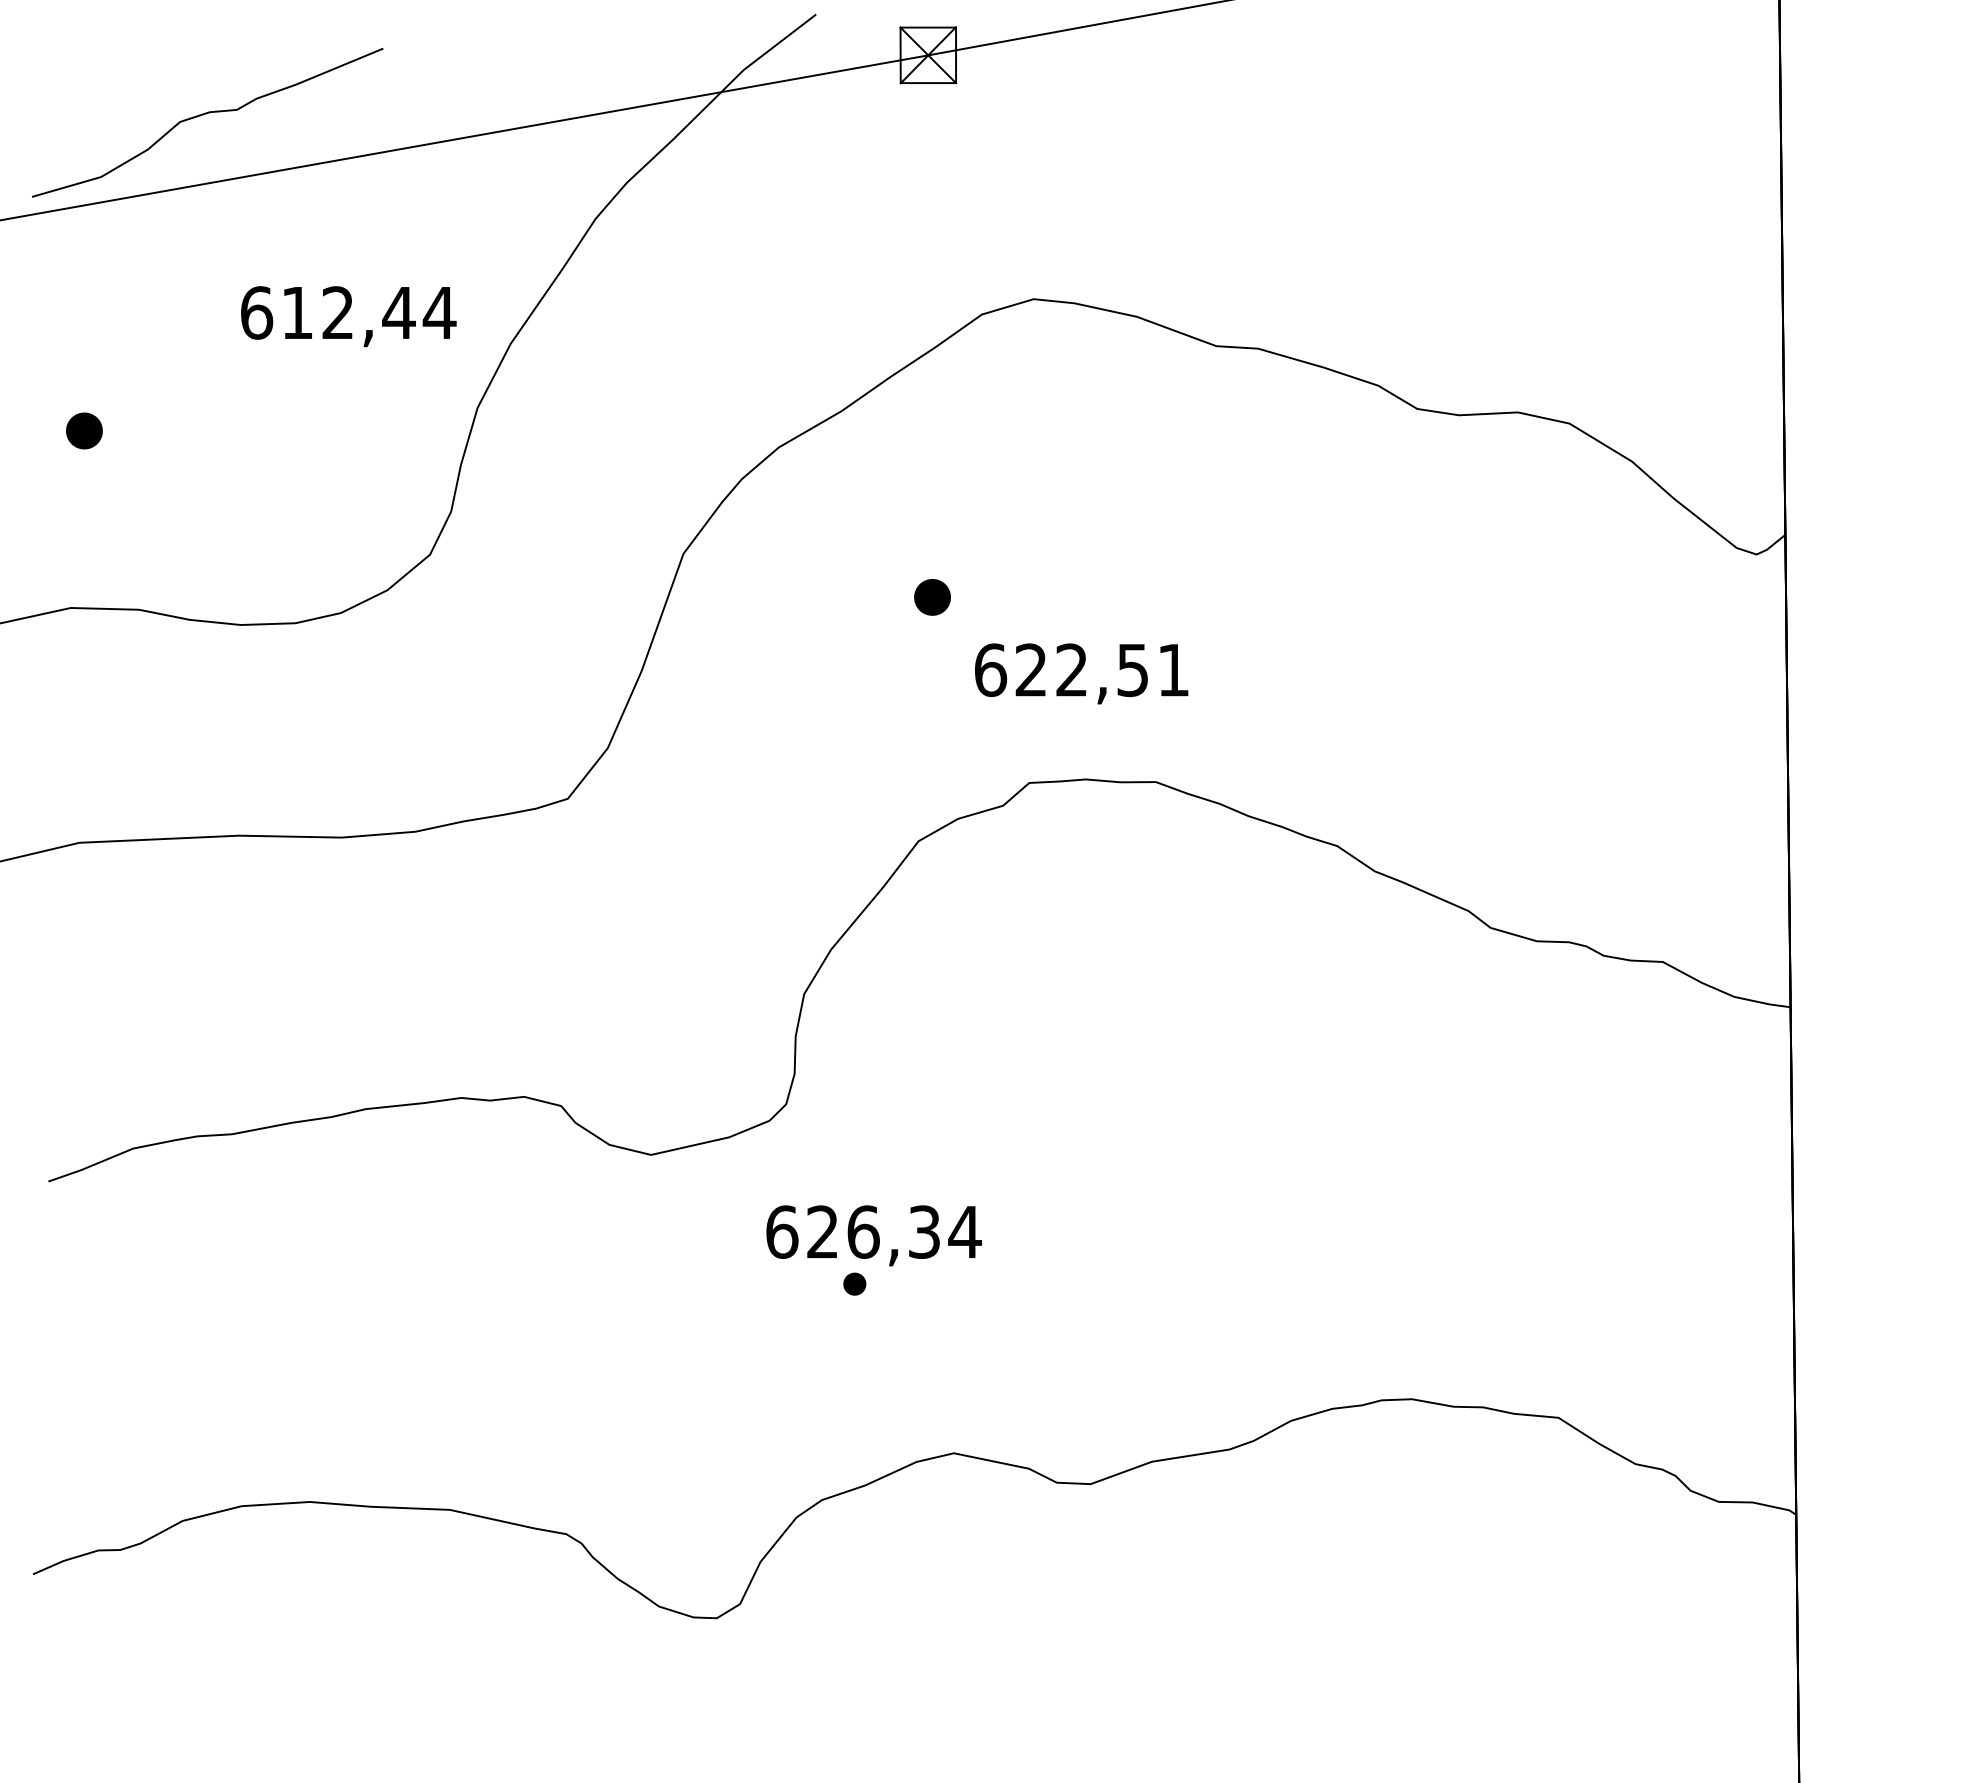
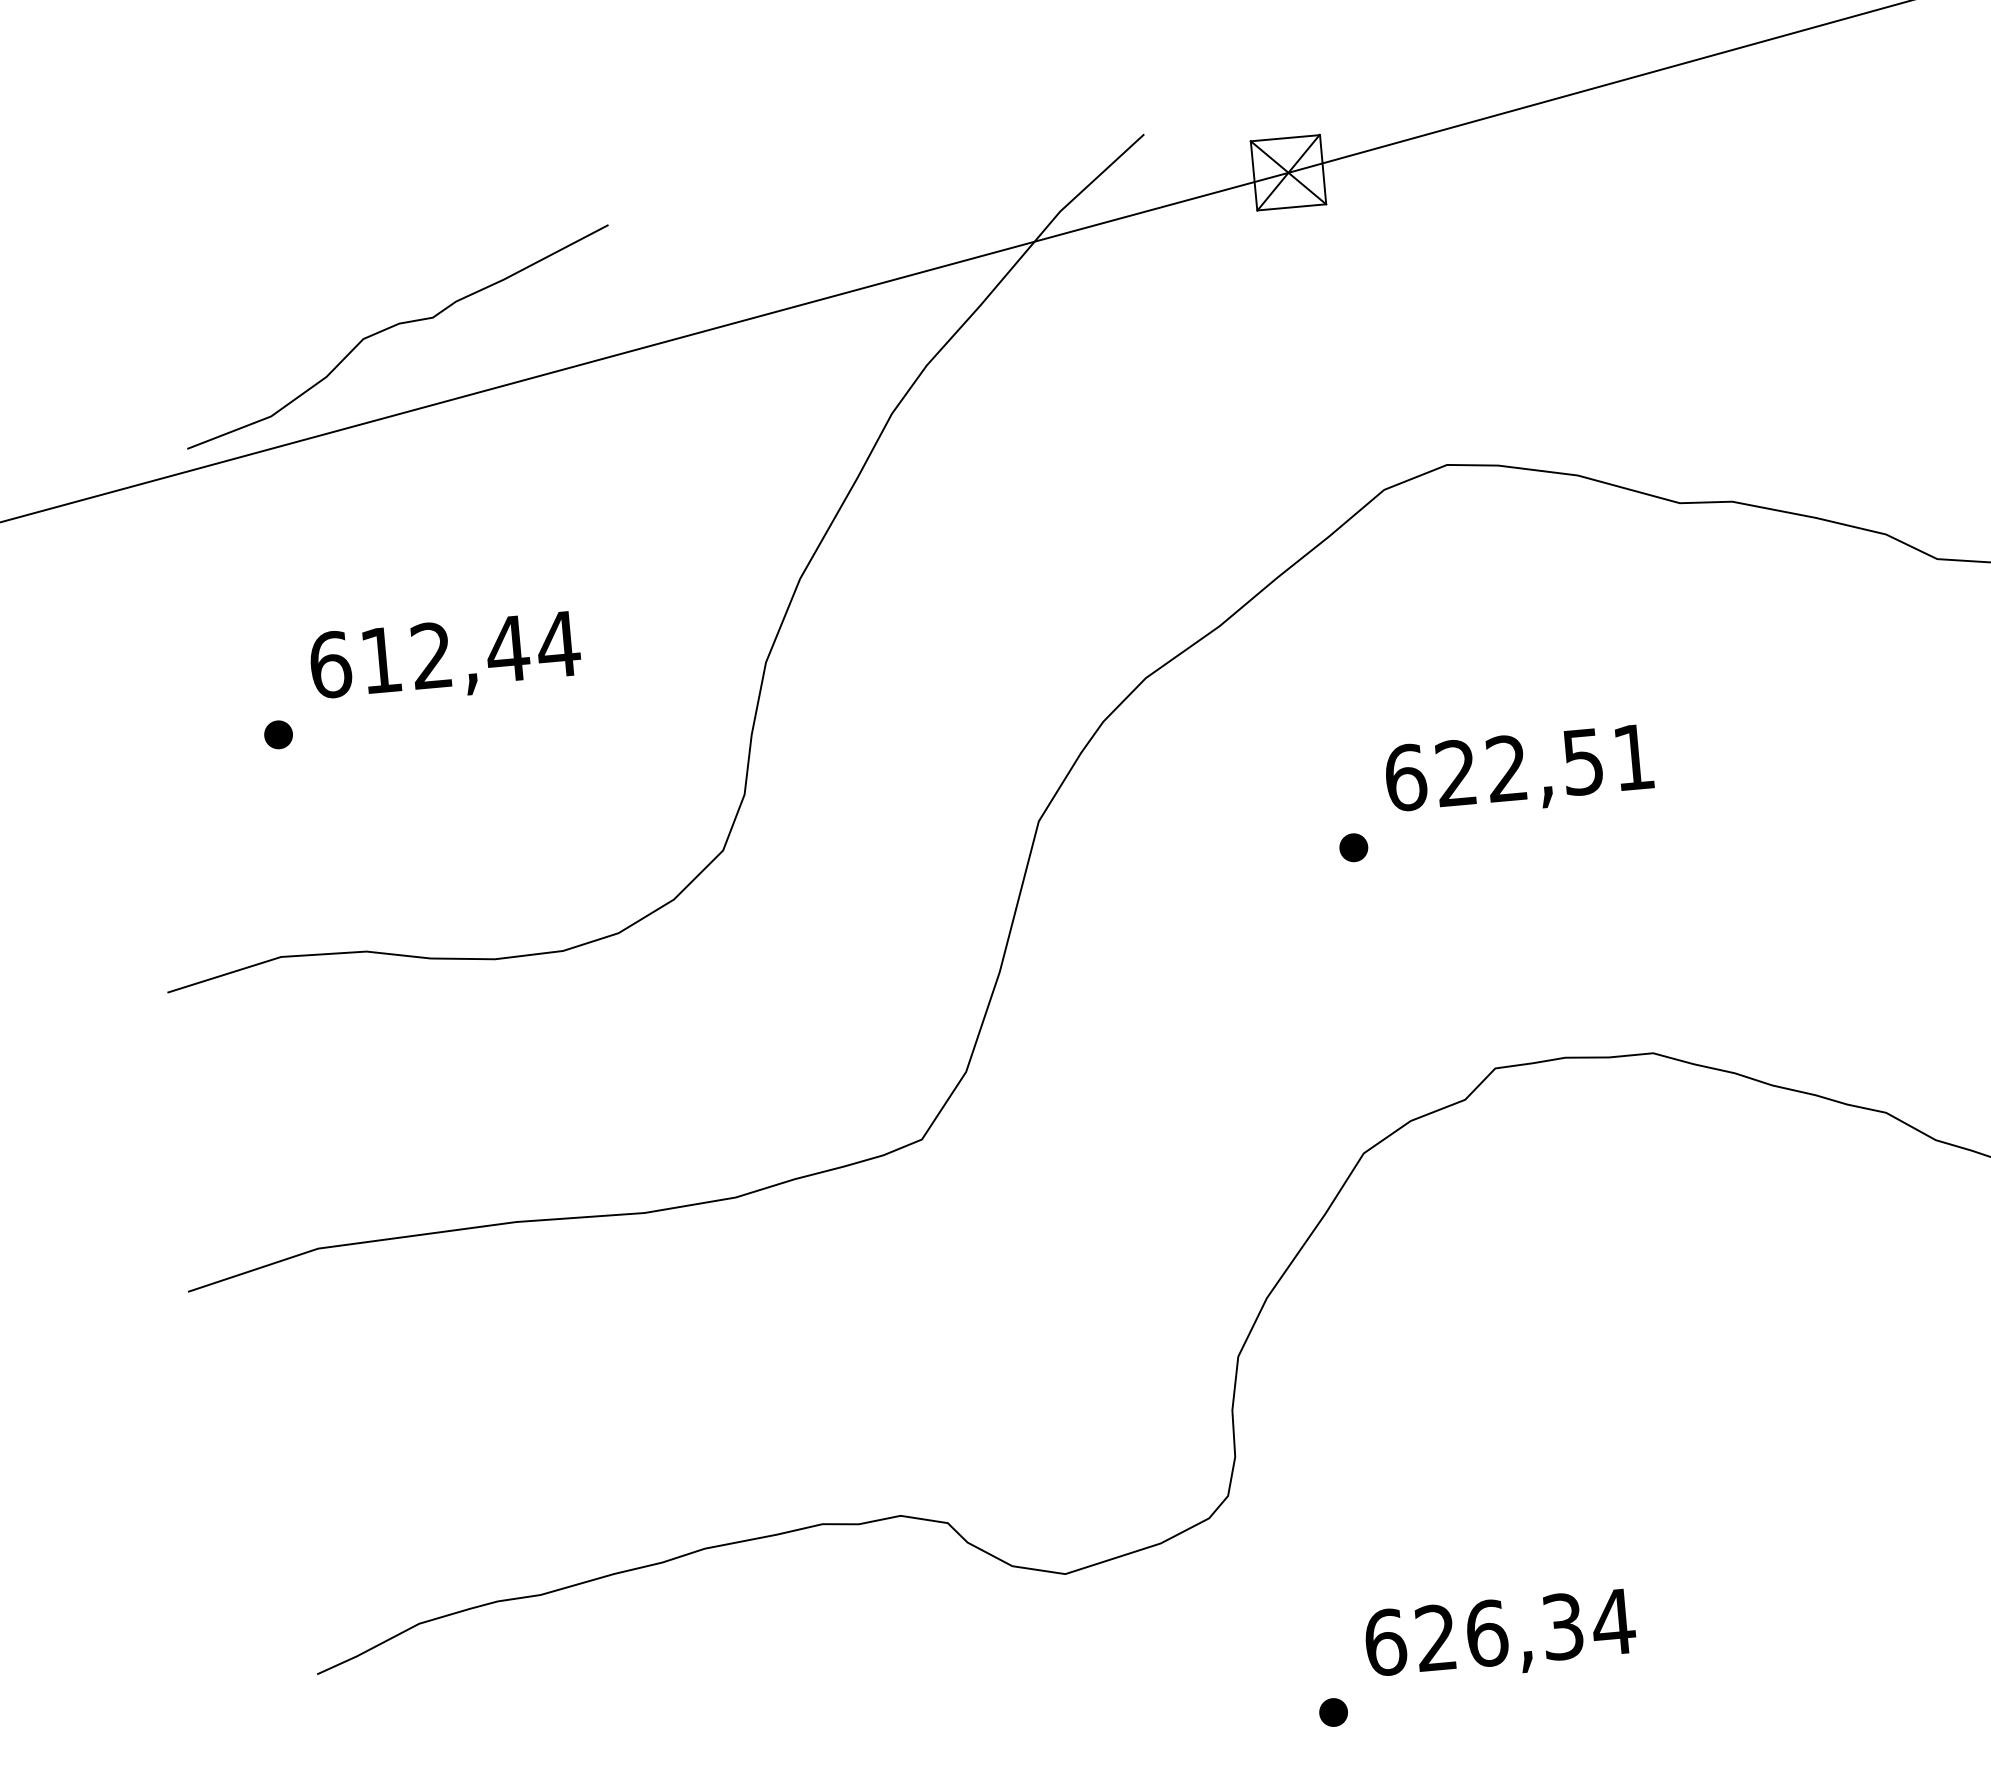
text: (348, 316) -> (445, 659), moved
part: (84, 430) -> (278, 734), size x0.62
part: (931, 596) -> (1352, 846), size x0.62
text: (1081, 673) -> (1519, 771), moved
text: (873, 1235) -> (1499, 1636), moved

